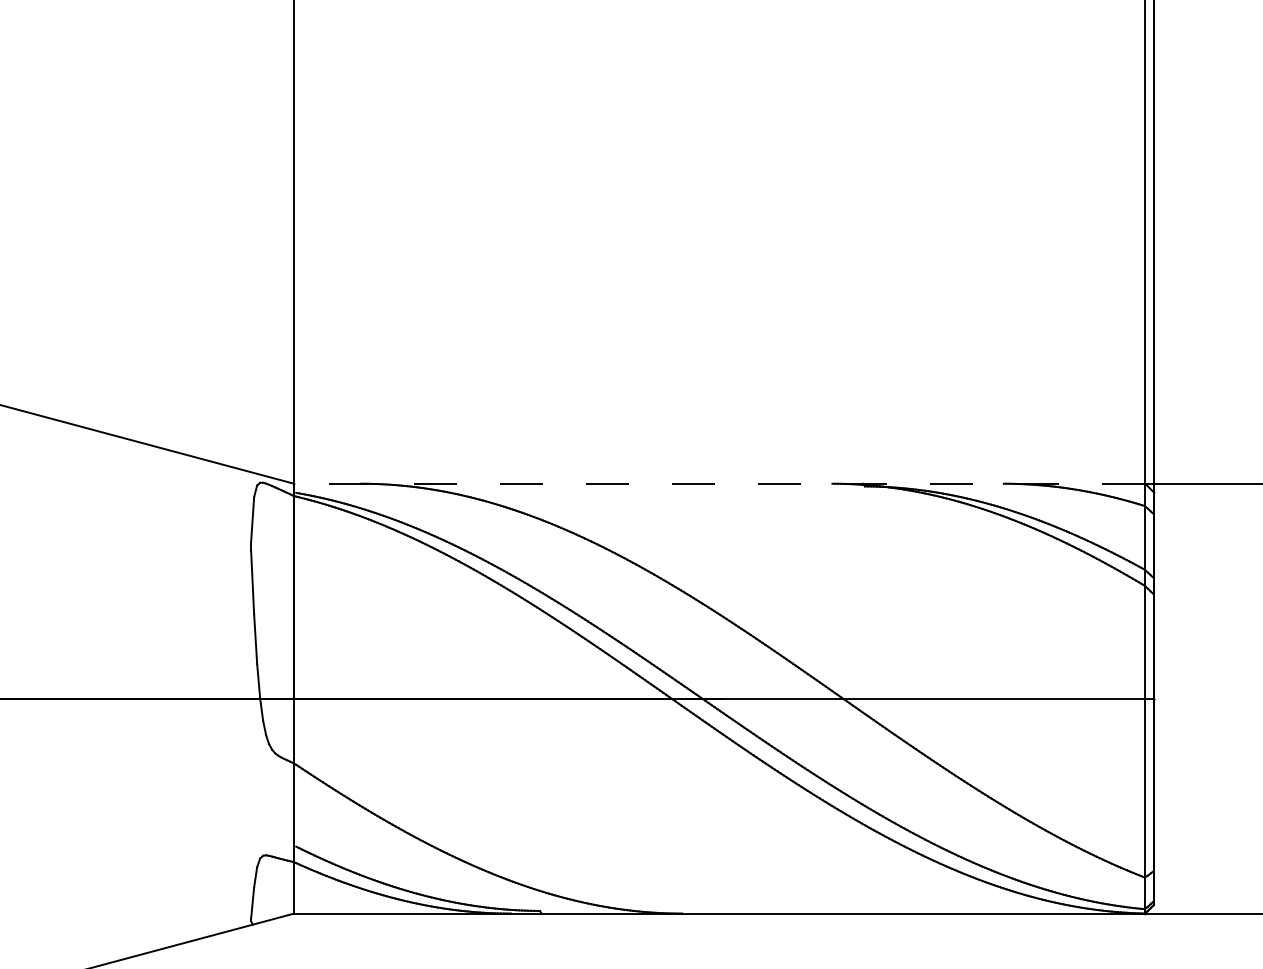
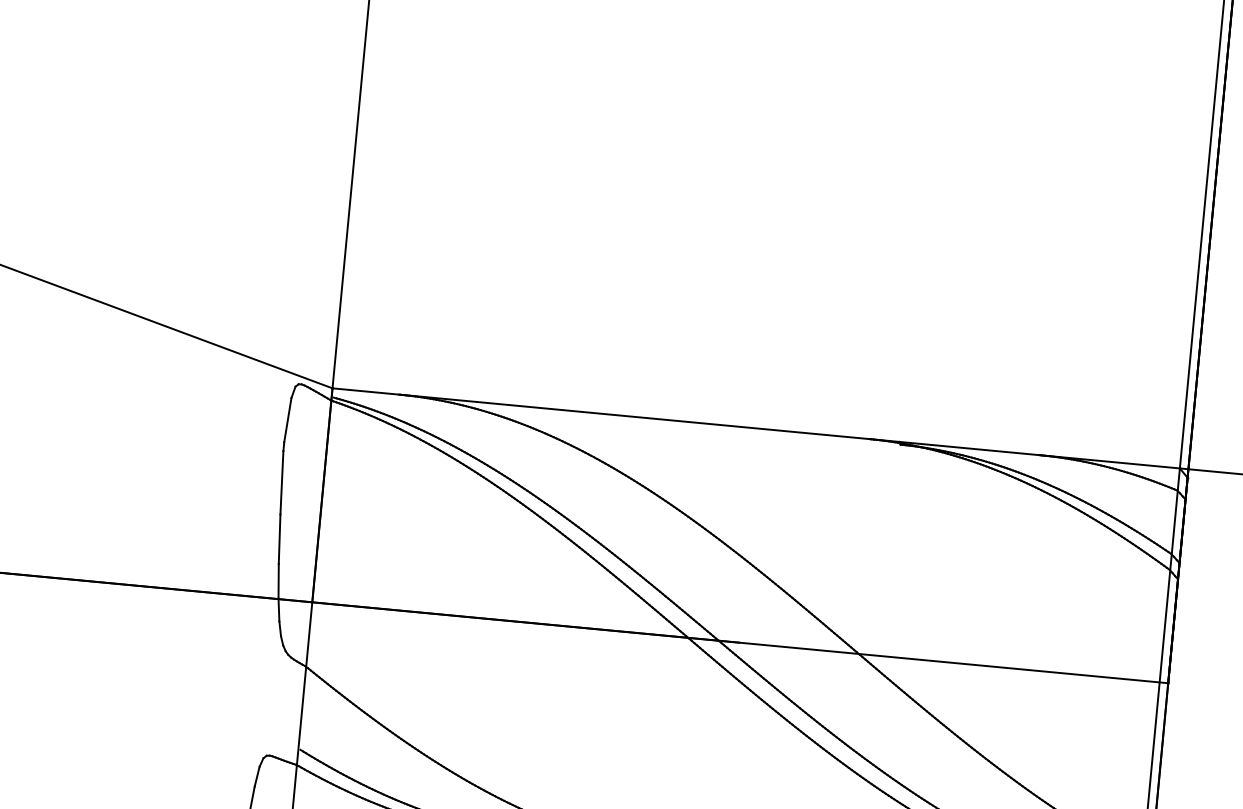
line: (719, 483) -> (756, 428), dashed -> solid

